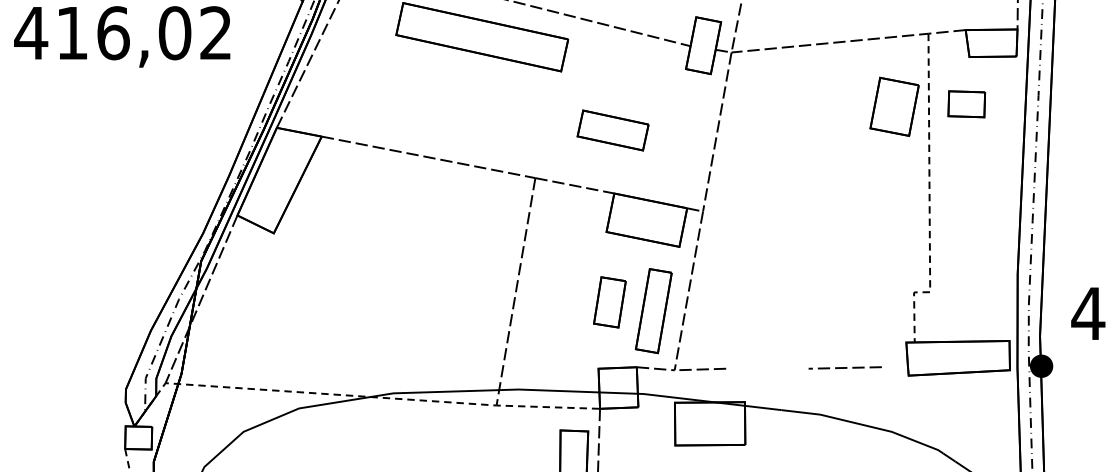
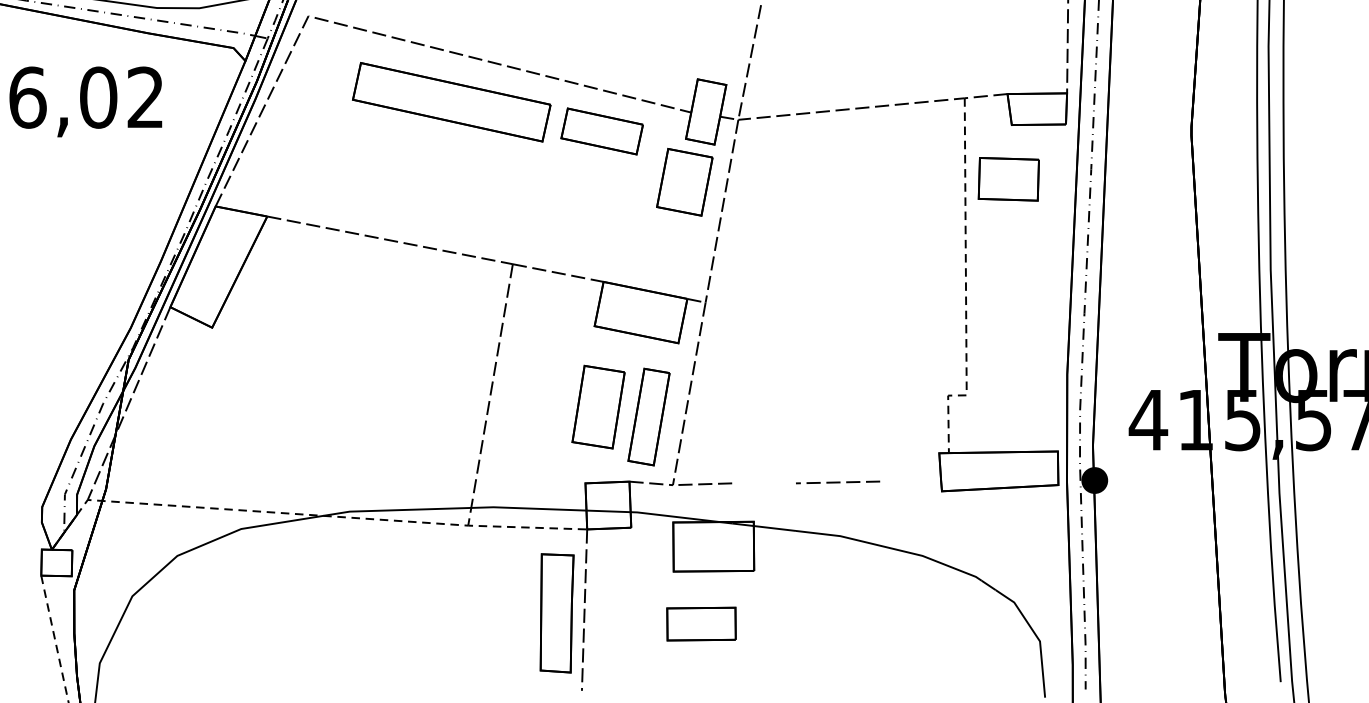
part: (966, 104) -> (1008, 179), size x1.43
part: (894, 106) -> (684, 181), moved
part: (612, 130) -> (601, 131), moved
part: (609, 301) -> (598, 406), size x1.43
line: (845, 367) -> (838, 482), moved

